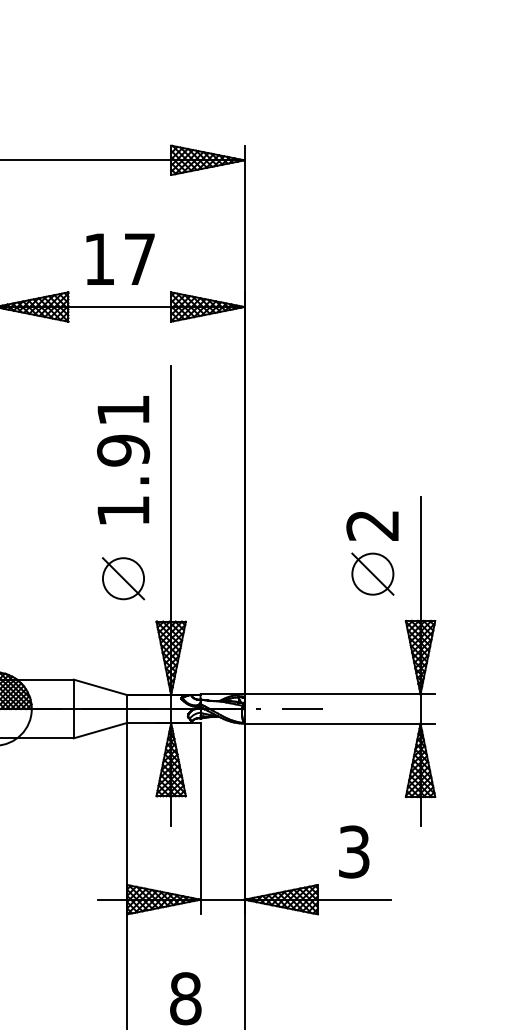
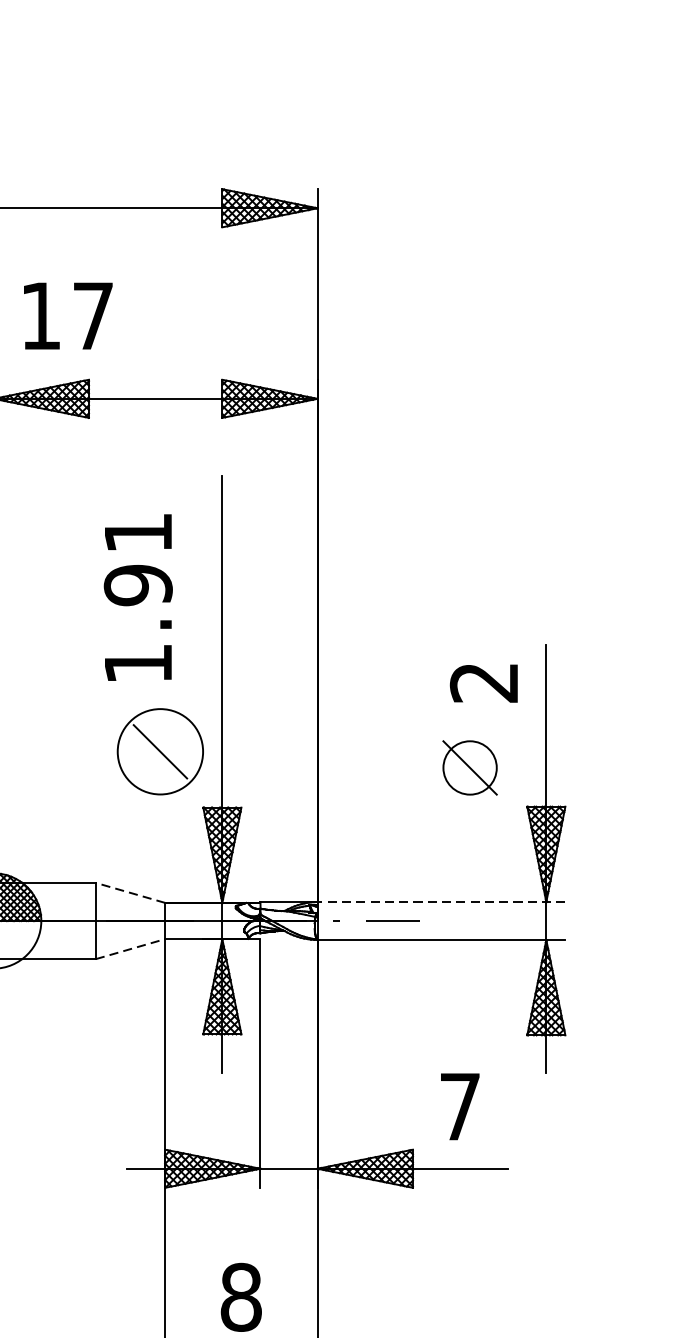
text: (120, 258) -> (68, 314), moved
text: (123, 460) -> (138, 598), moved
part: (372, 573) -> (469, 767), moved
circle: (123, 578) -> (160, 751), size x1.6
line: (100, 687) -> (130, 893), solid -> dashed
line: (339, 694) -> (441, 902), solid -> dashed
line: (100, 730) -> (130, 948), solid -> dashed
text: (354, 851) -> (460, 1106), 3 -> 7

